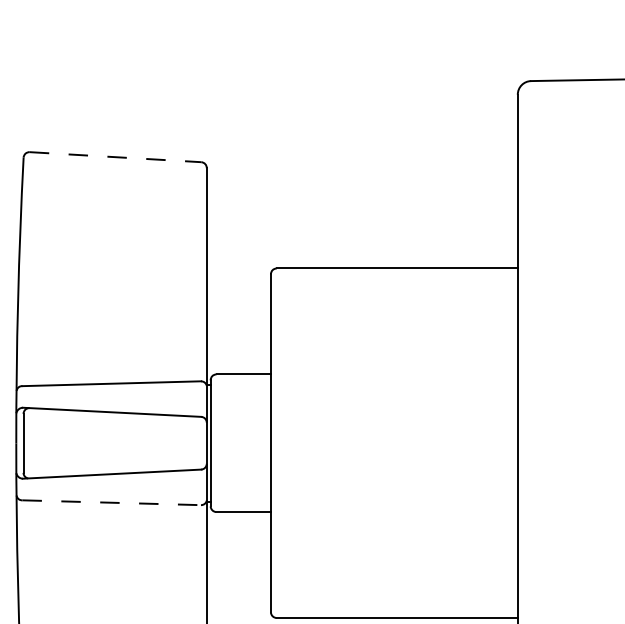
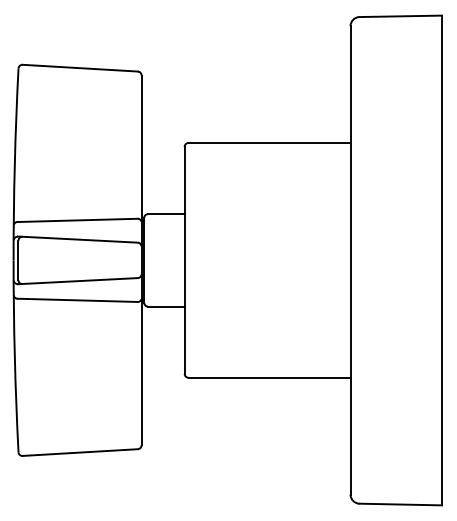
line: (115, 157) -> (80, 68), dashed -> solid
line: (111, 502) -> (77, 300), dashed -> solid

